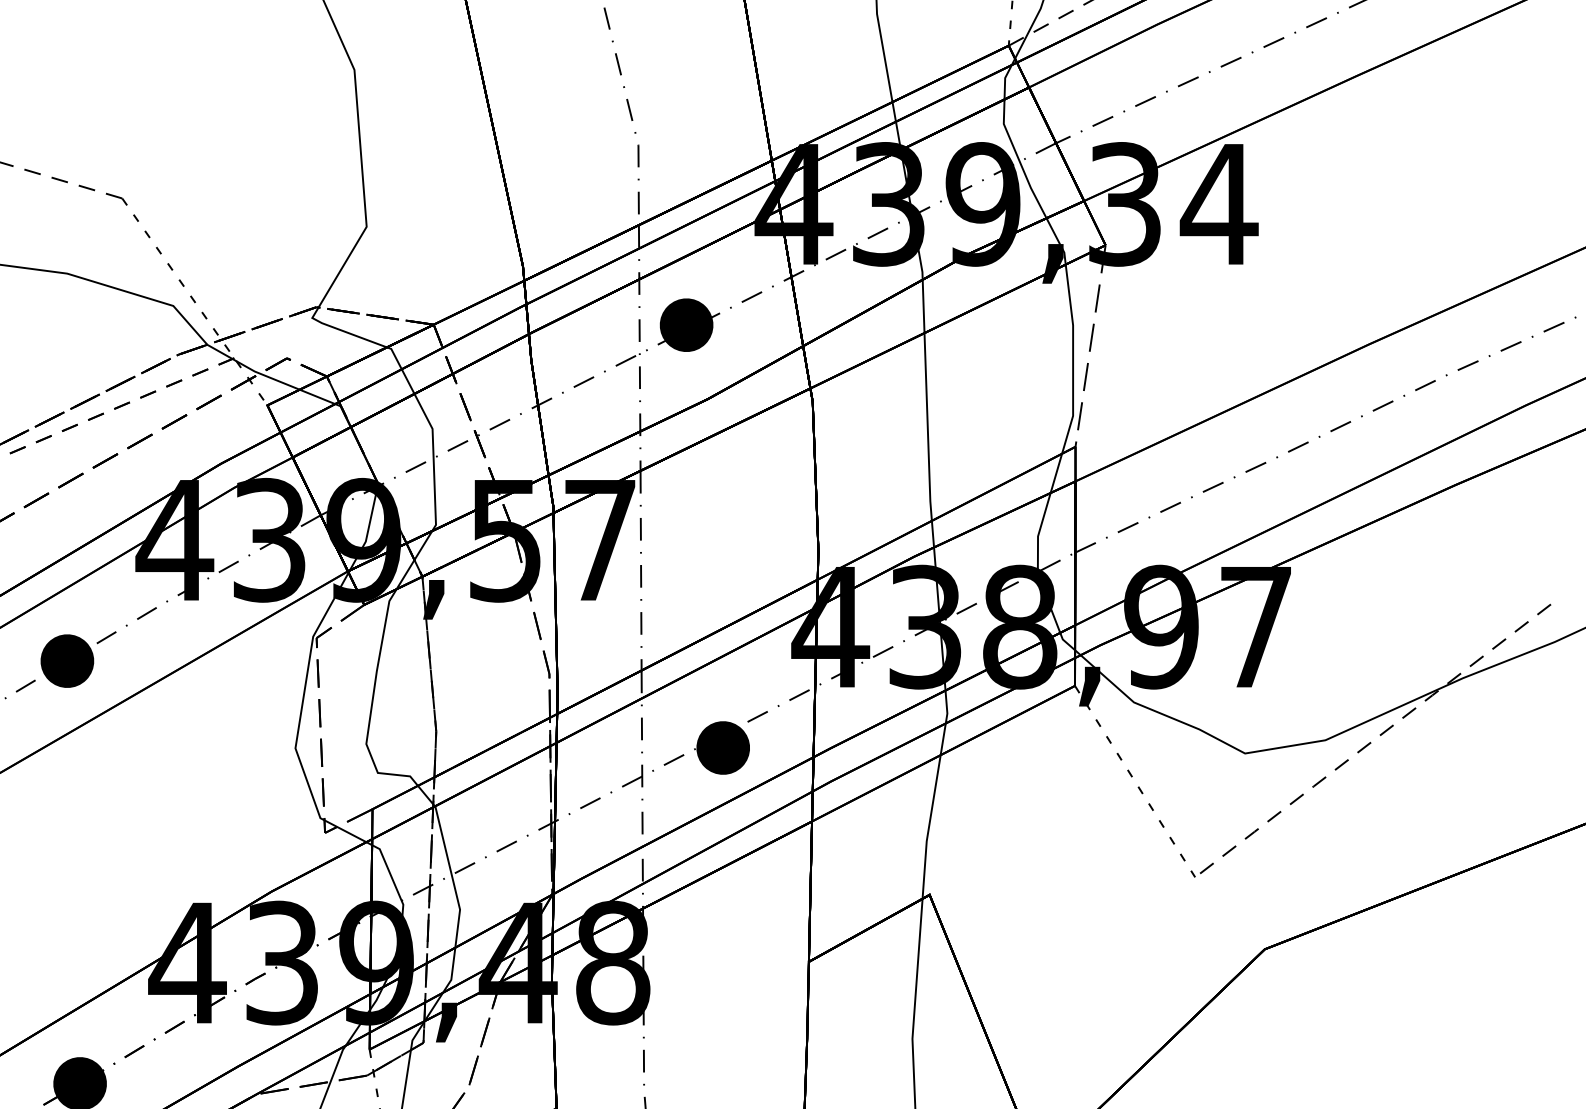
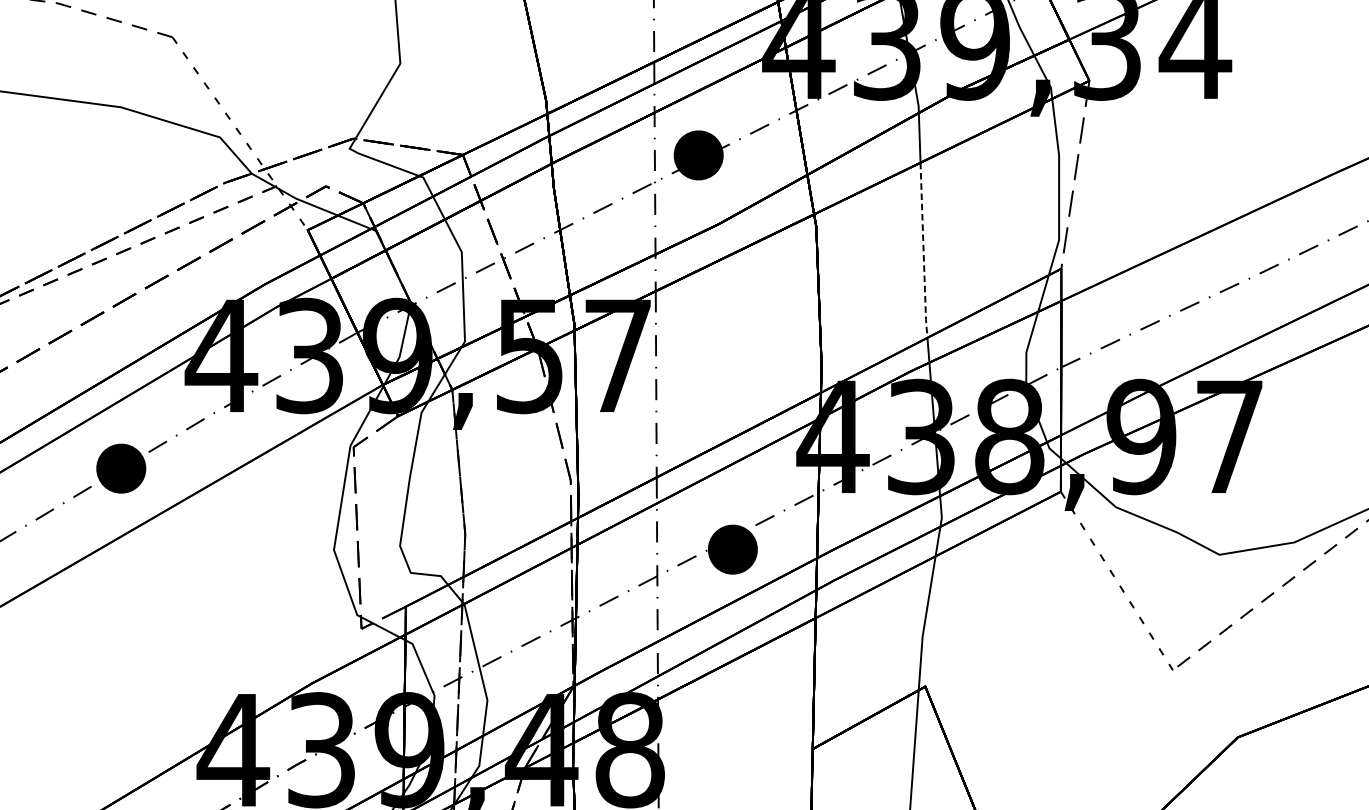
line: (927, 427) -> (923, 250), solid -> dashed

